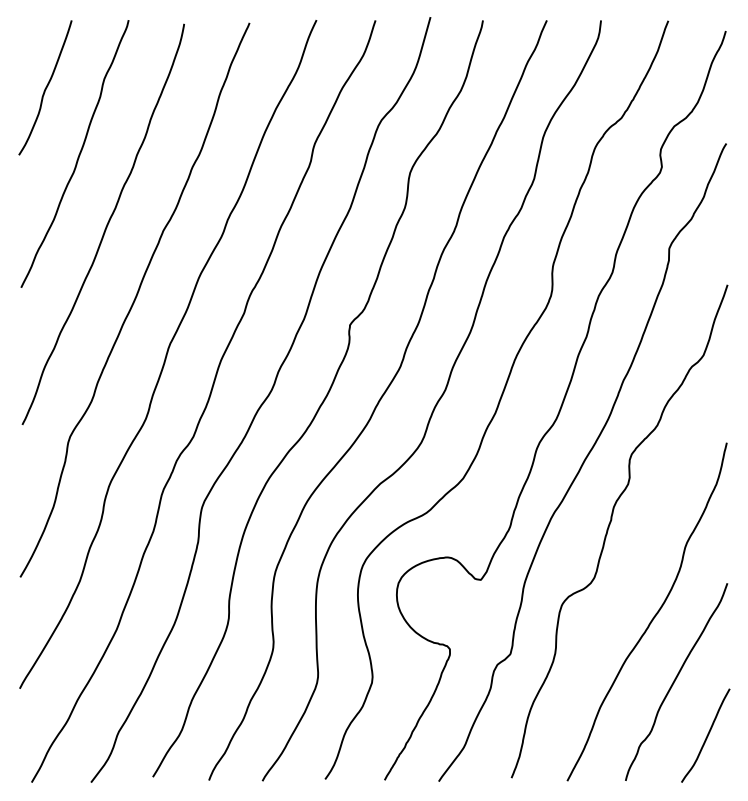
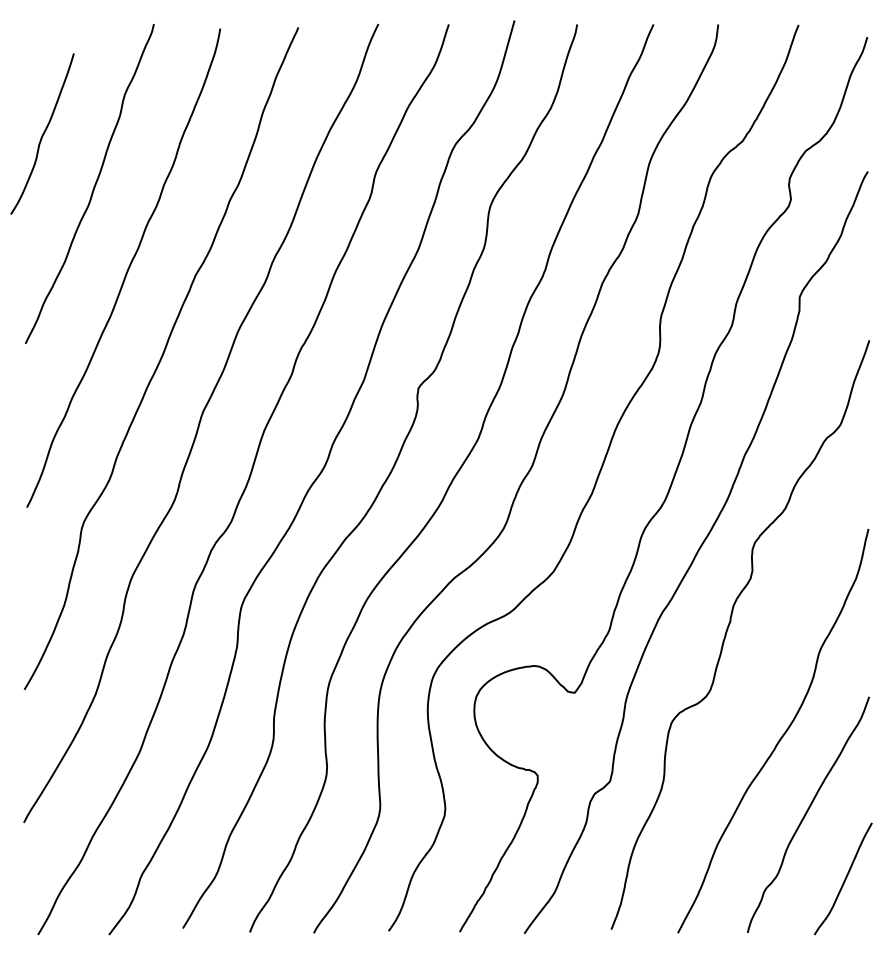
curve: (45, 87) -> (42, 133), moved

